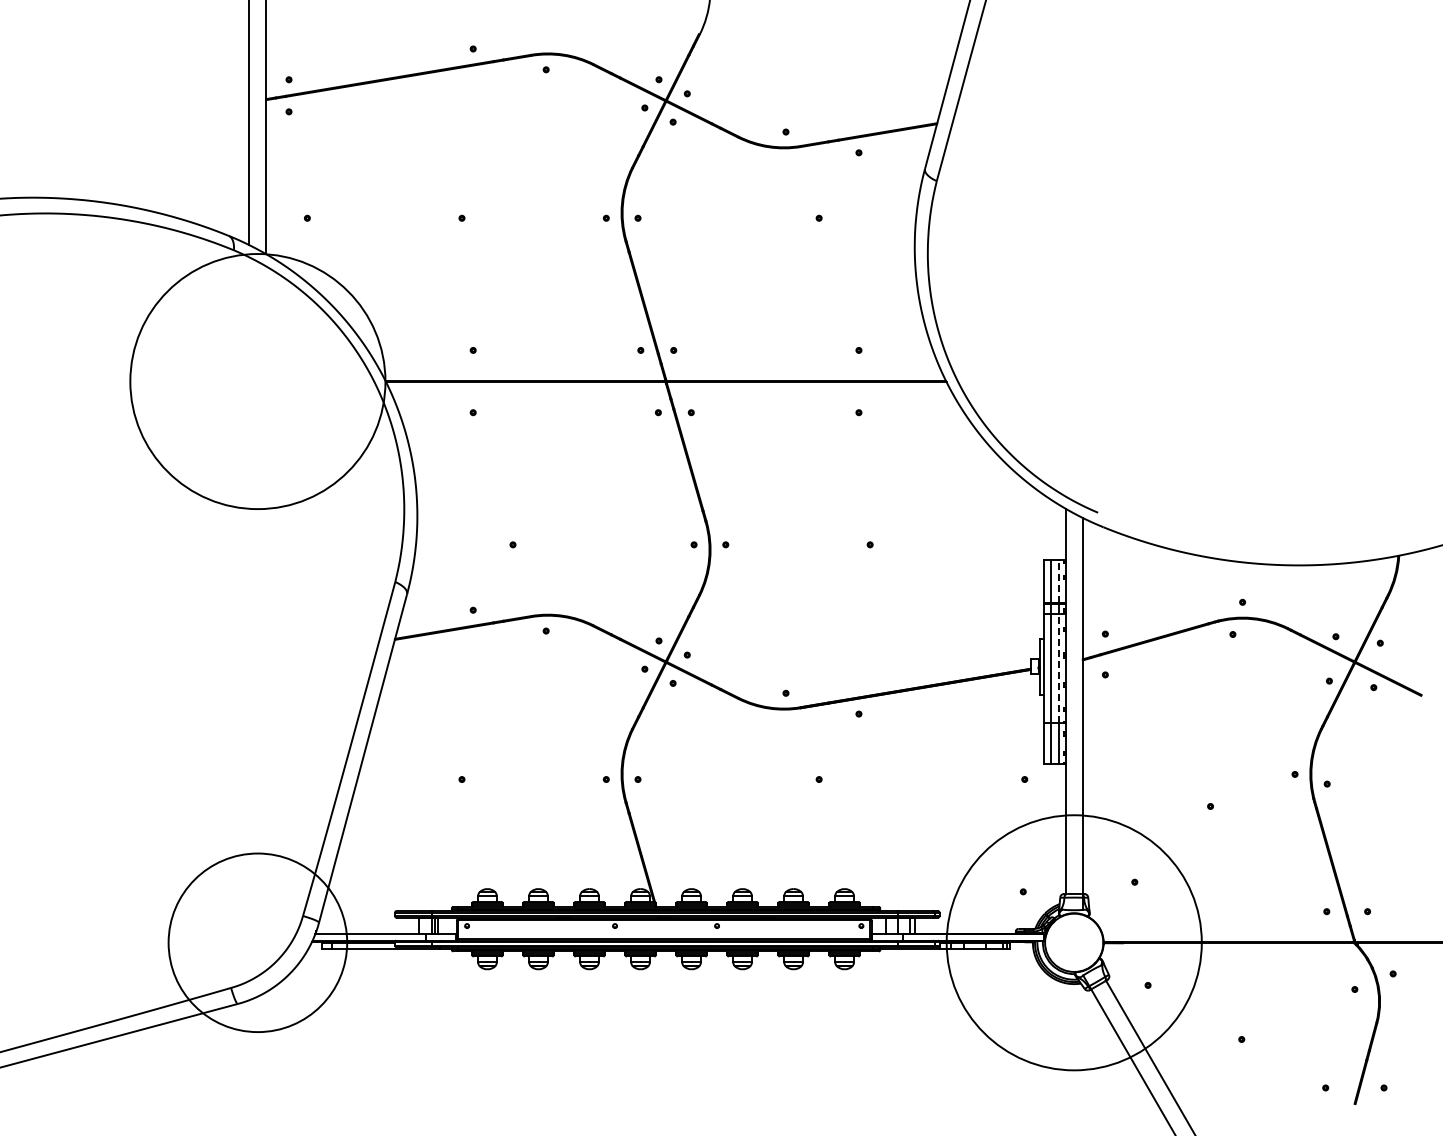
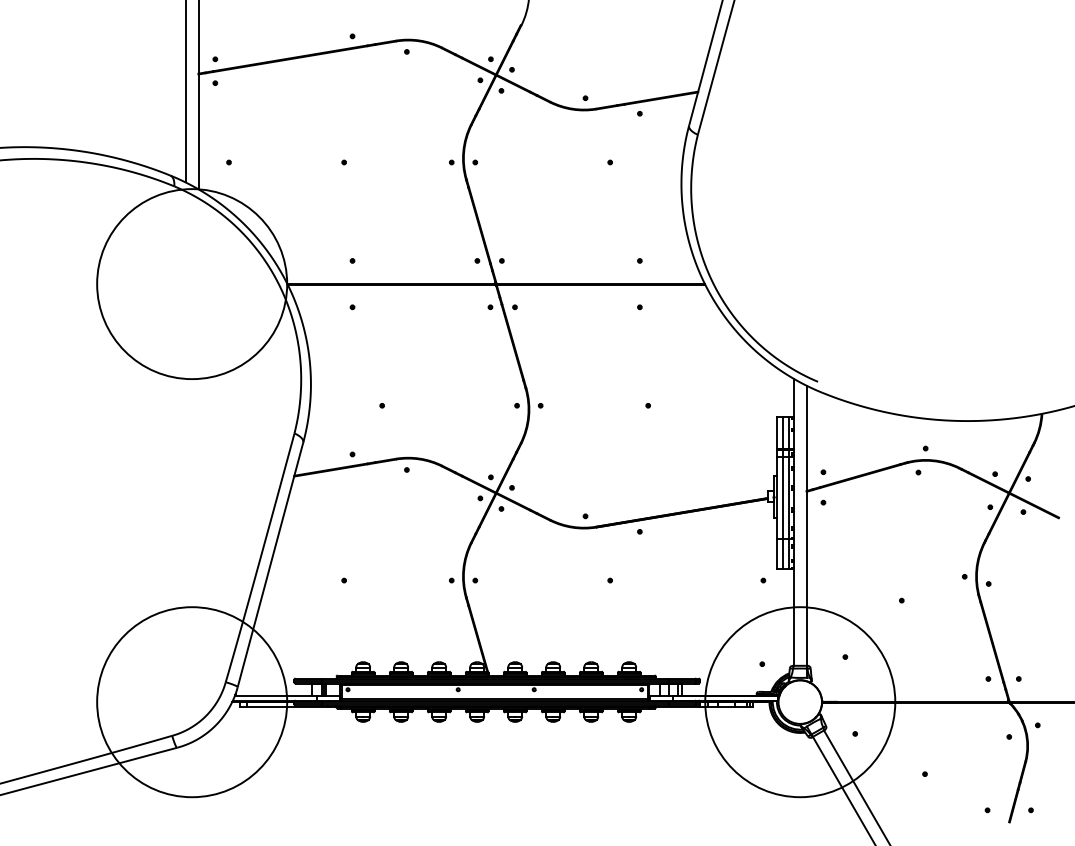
line: (1058, 581) -> (788, 433), dashed -> solid
line: (1058, 668) -> (788, 497), dashed -> solid
circle: (257, 942) -> (191, 701), size x1.43

